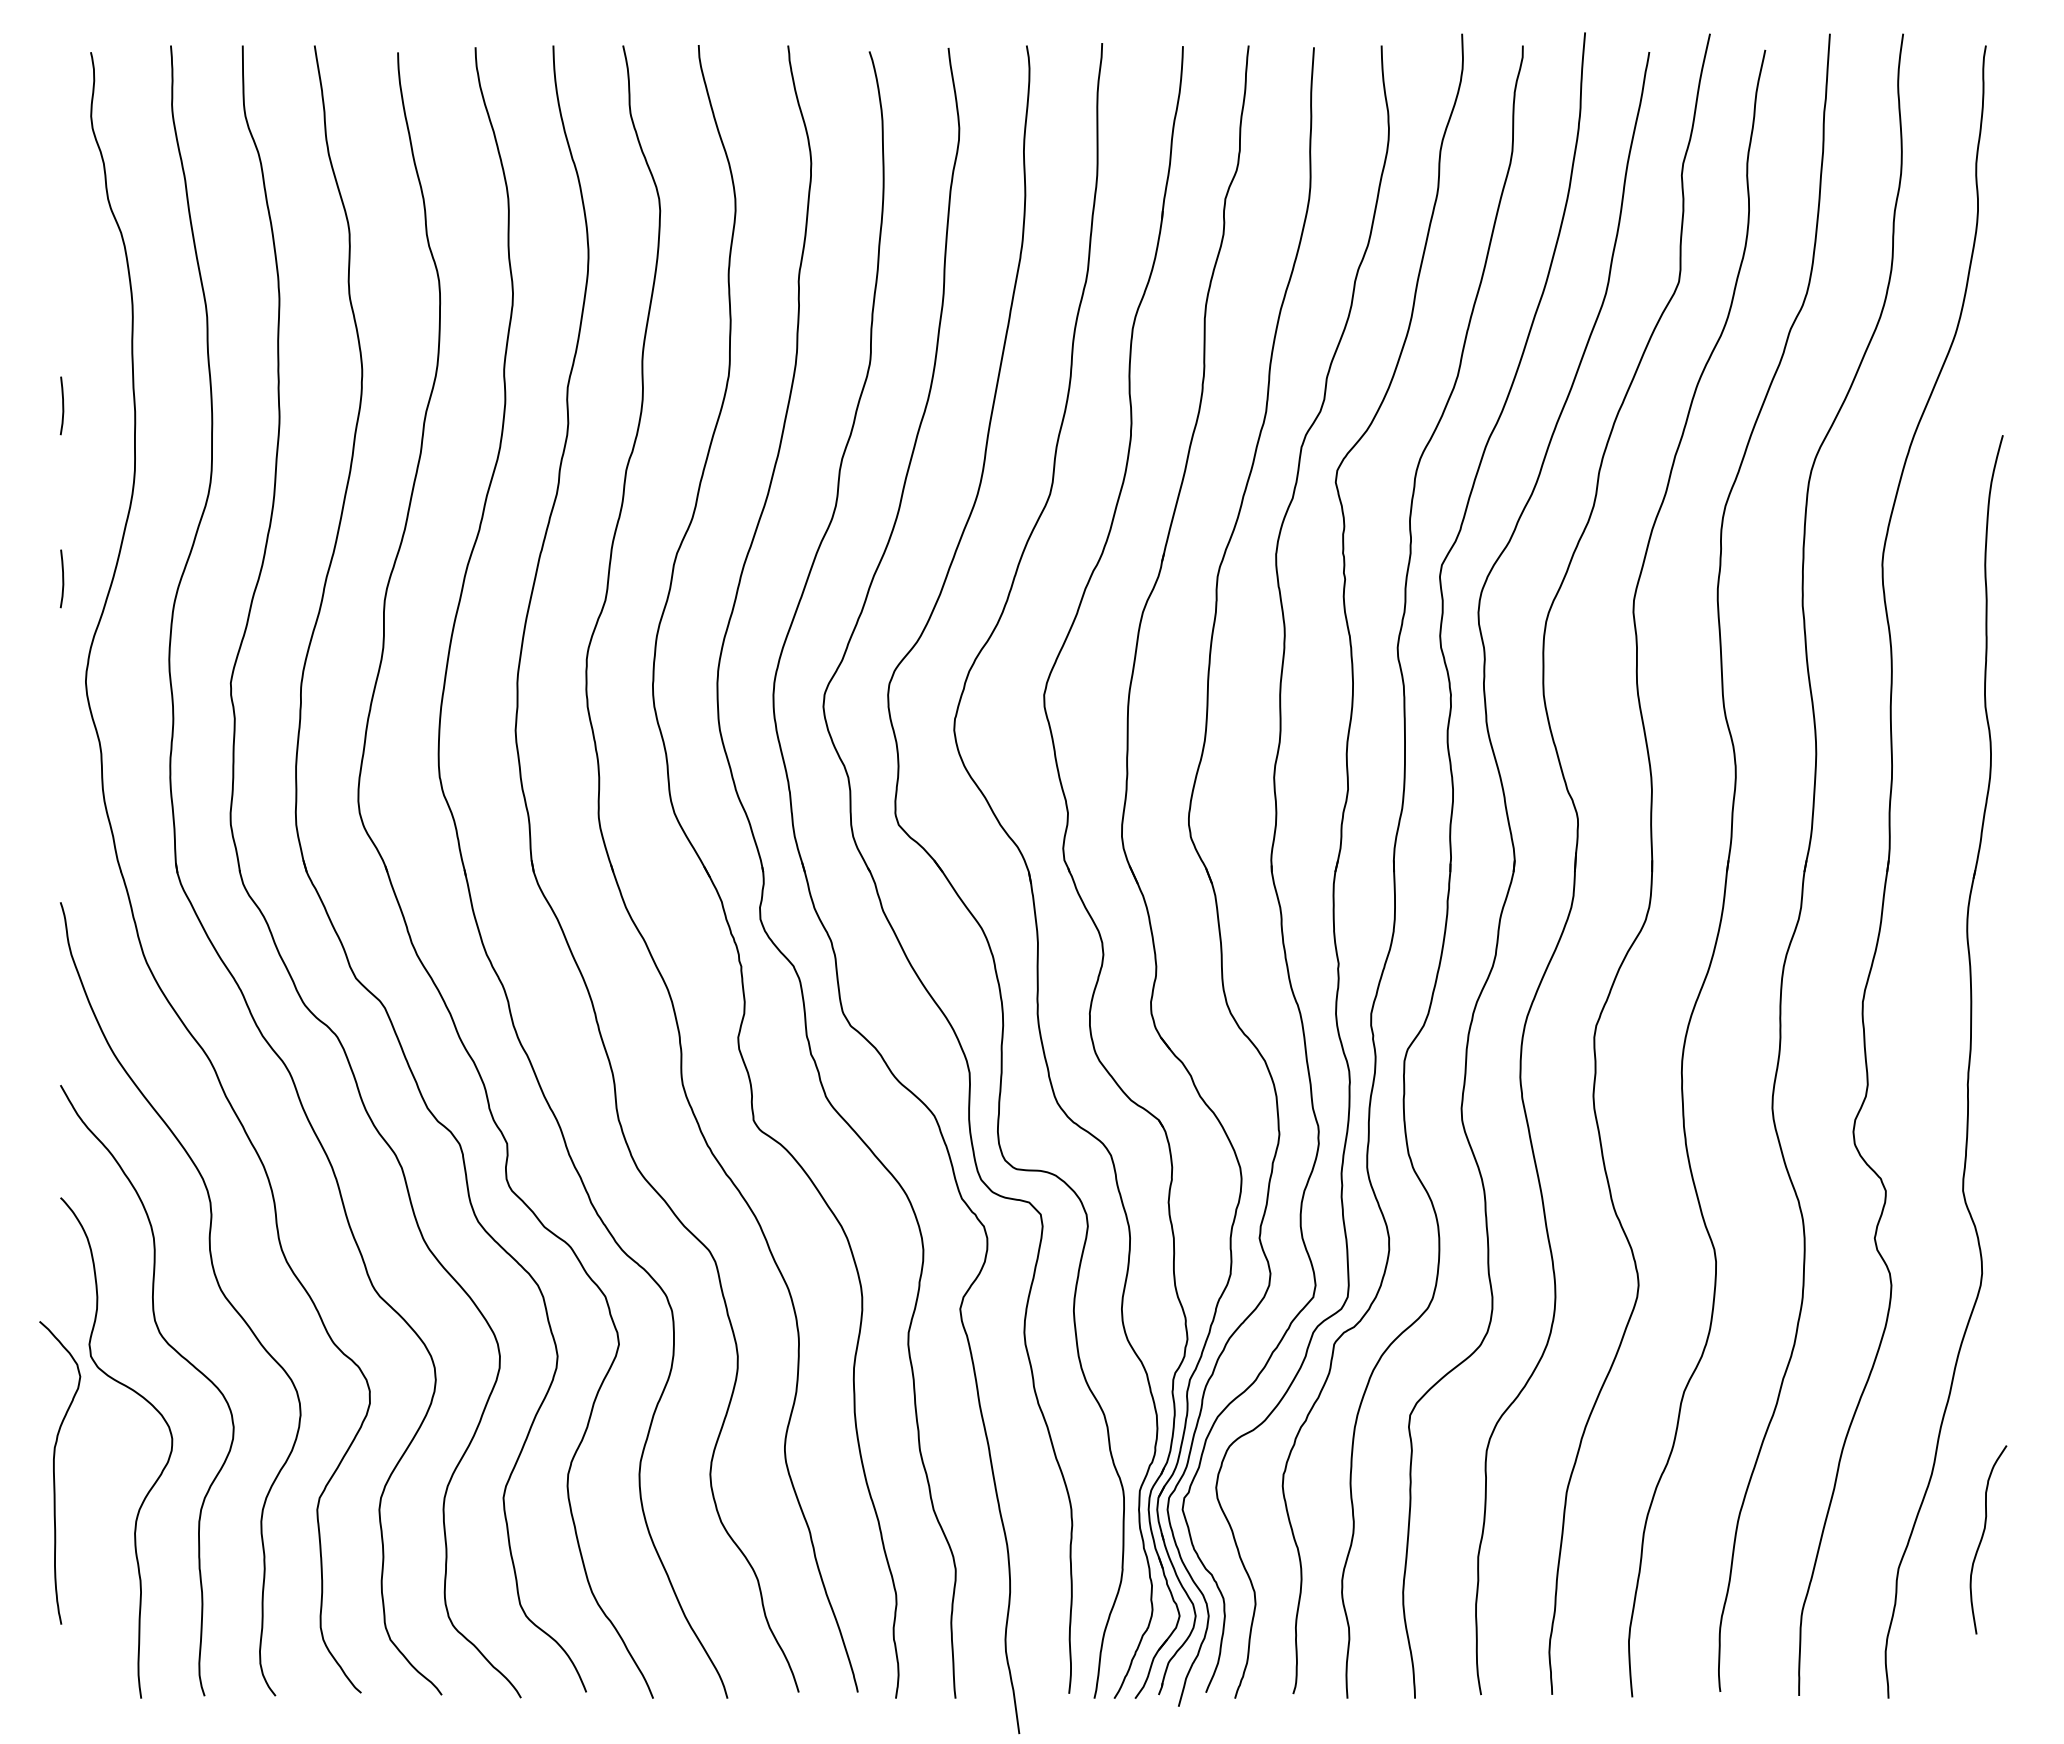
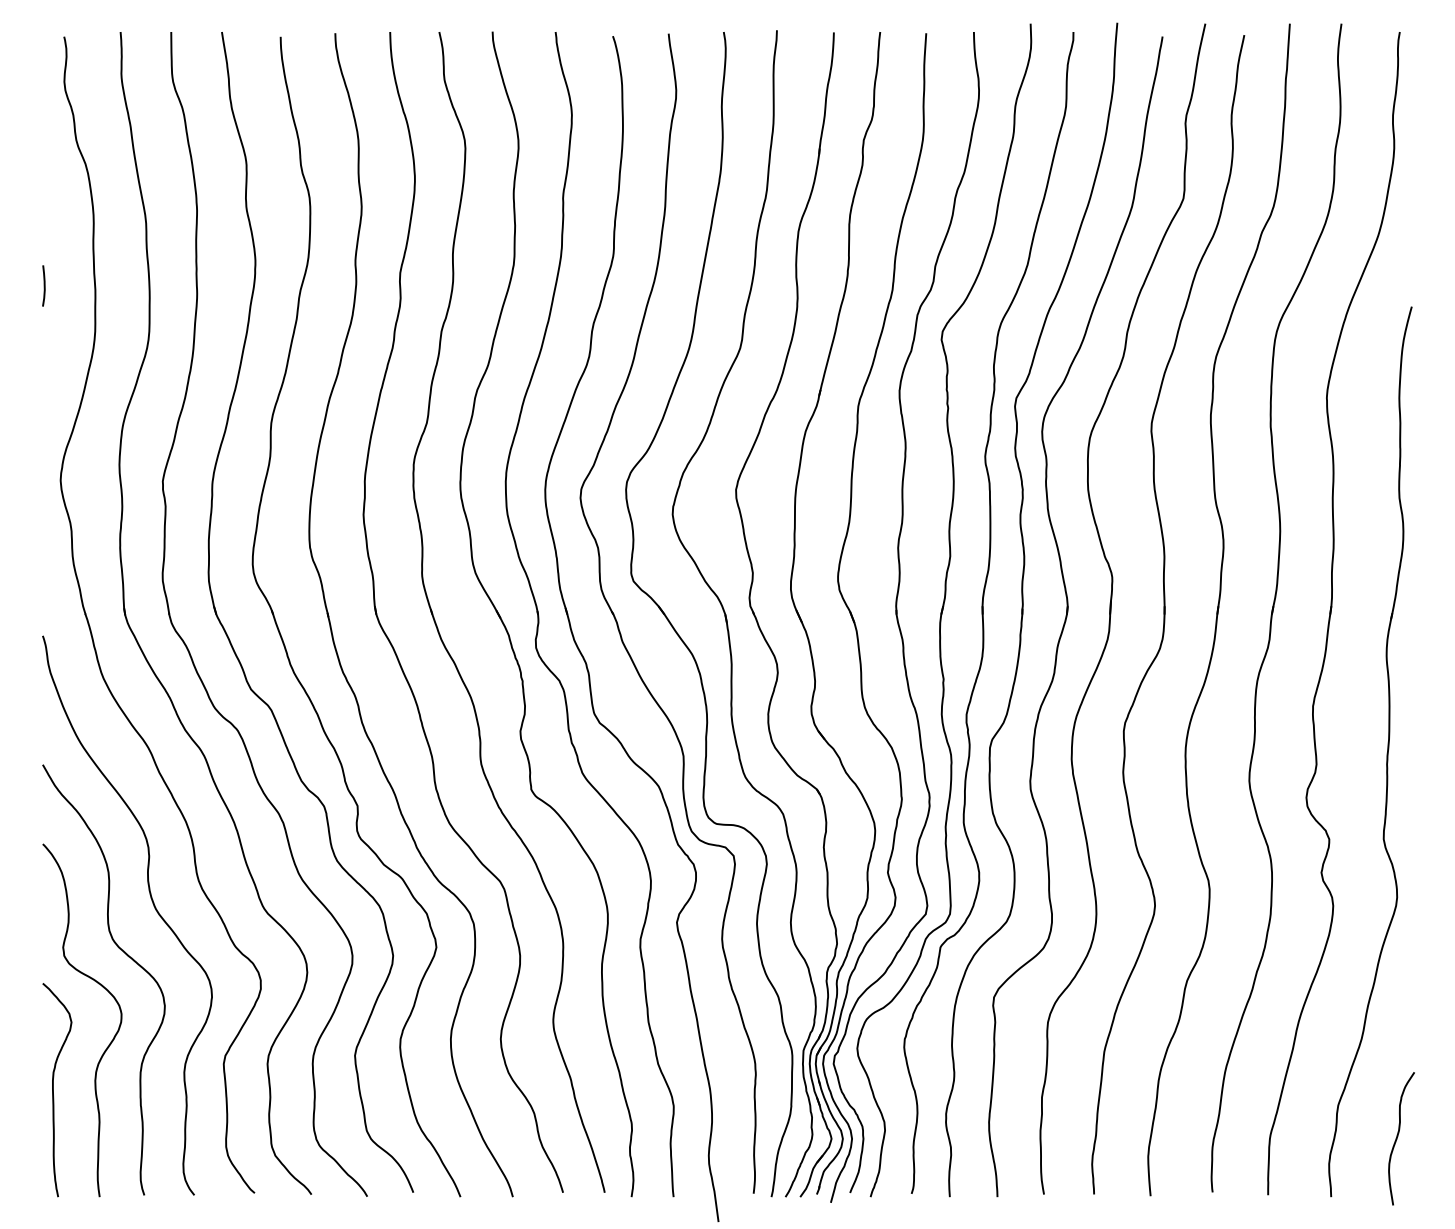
curve: (62, 578) -> (44, 407), removed
curve: (54, 1472) -> (53, 1089), moved
curve: (1983, 1537) -> (1398, 1137), moved

